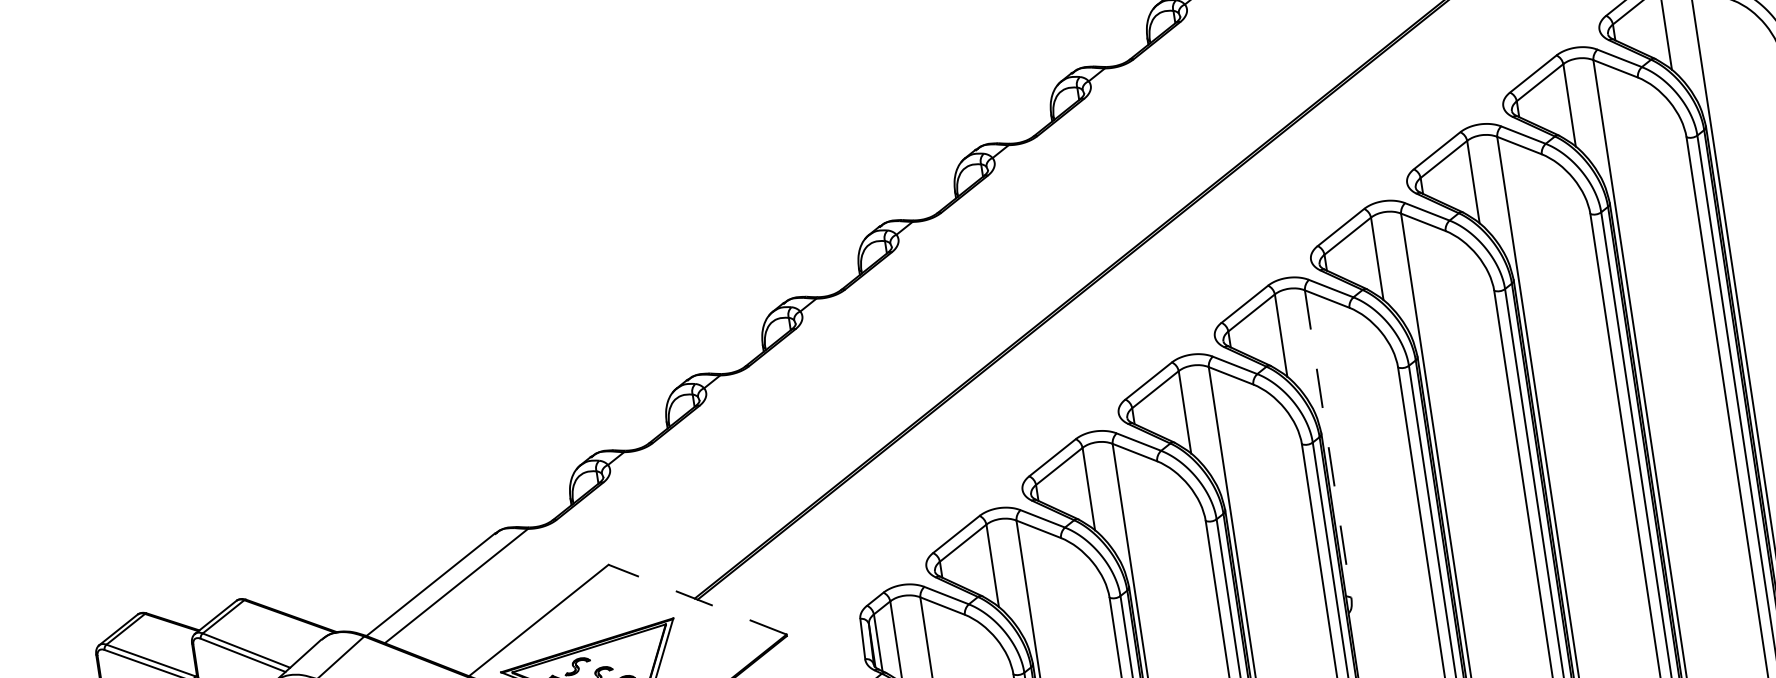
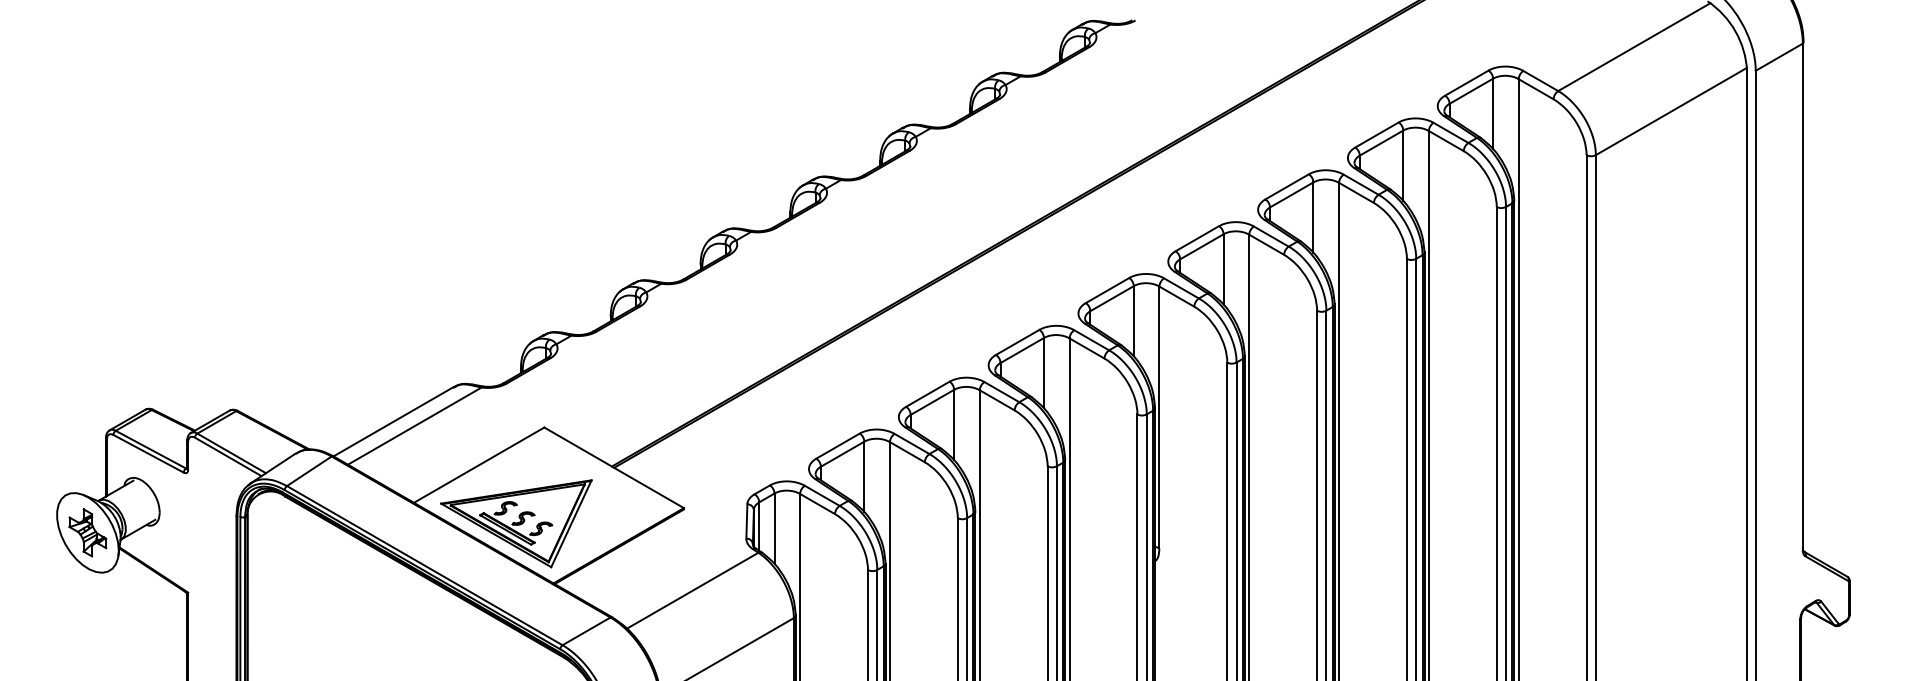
line: (1328, 443) -> (1159, 417), dashed -> solid
line: (697, 599) -> (614, 467), dashed -> solid

